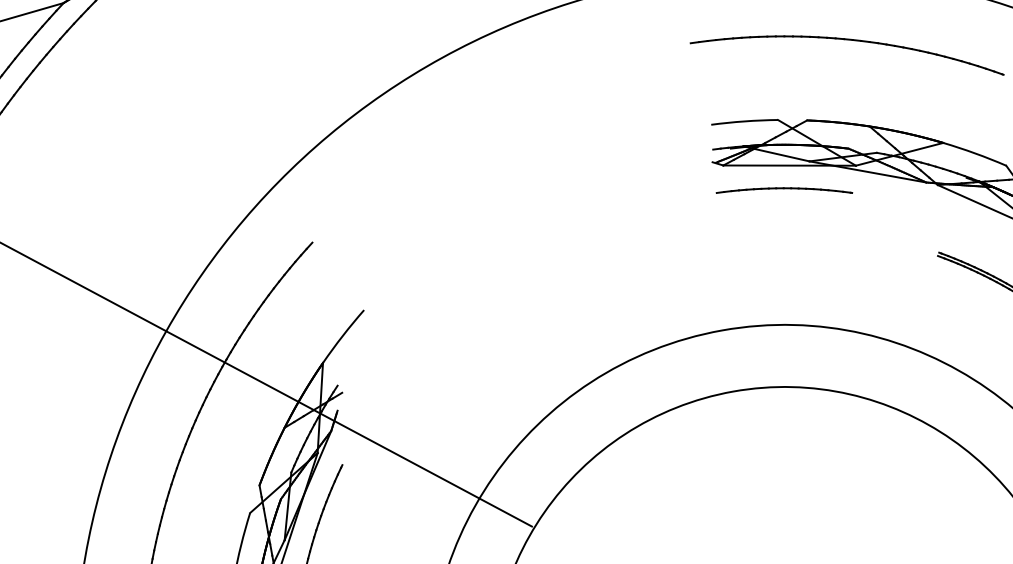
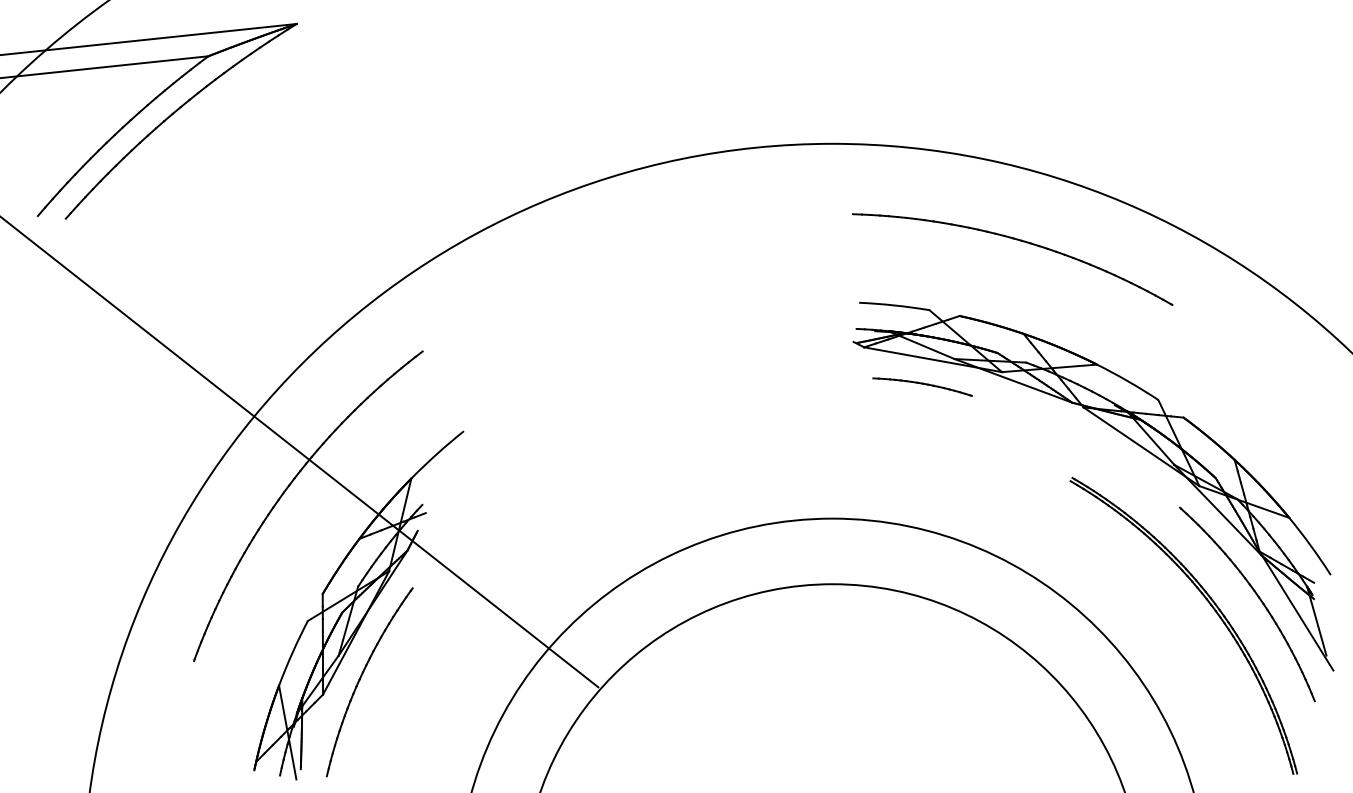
part: (784, 192) -> (922, 386), size x0.7

